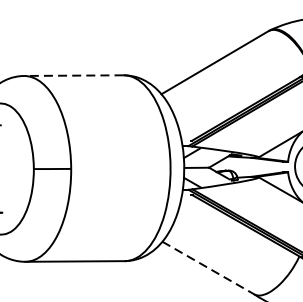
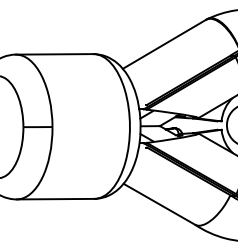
line: (73, 75) -> (54, 54), dashed -> solid
line: (208, 268) -> (159, 204), dashed -> solid

